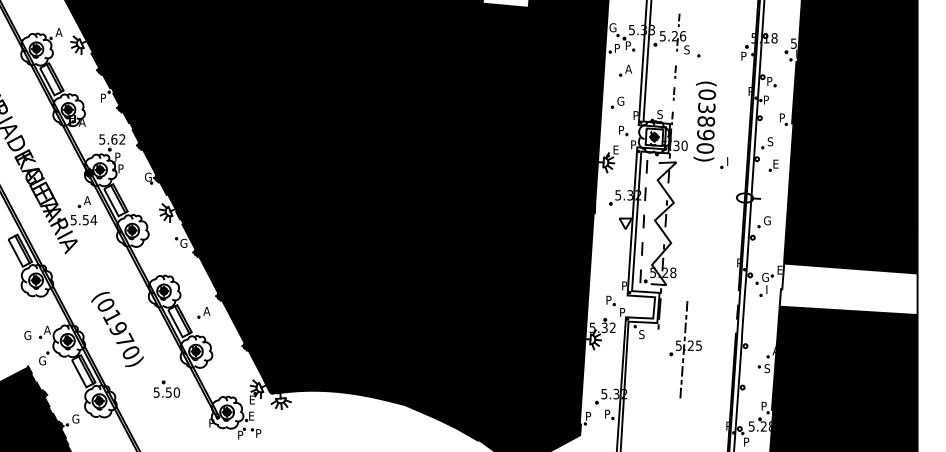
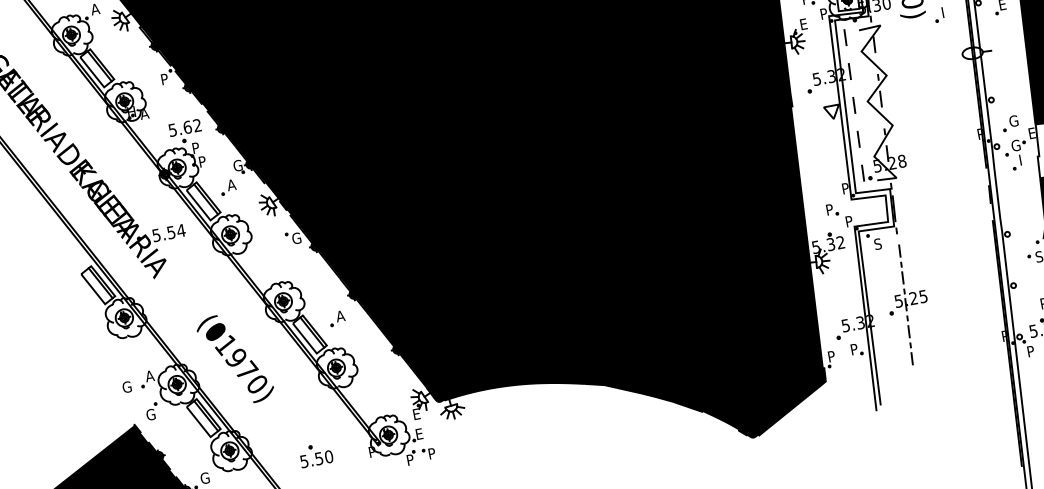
part: (83, 202) -> (227, 188), moved
part: (763, 222) -> (1009, 124), moved
part: (685, 349) -> (907, 304), moved
part: (166, 388) -> (315, 454), moved

